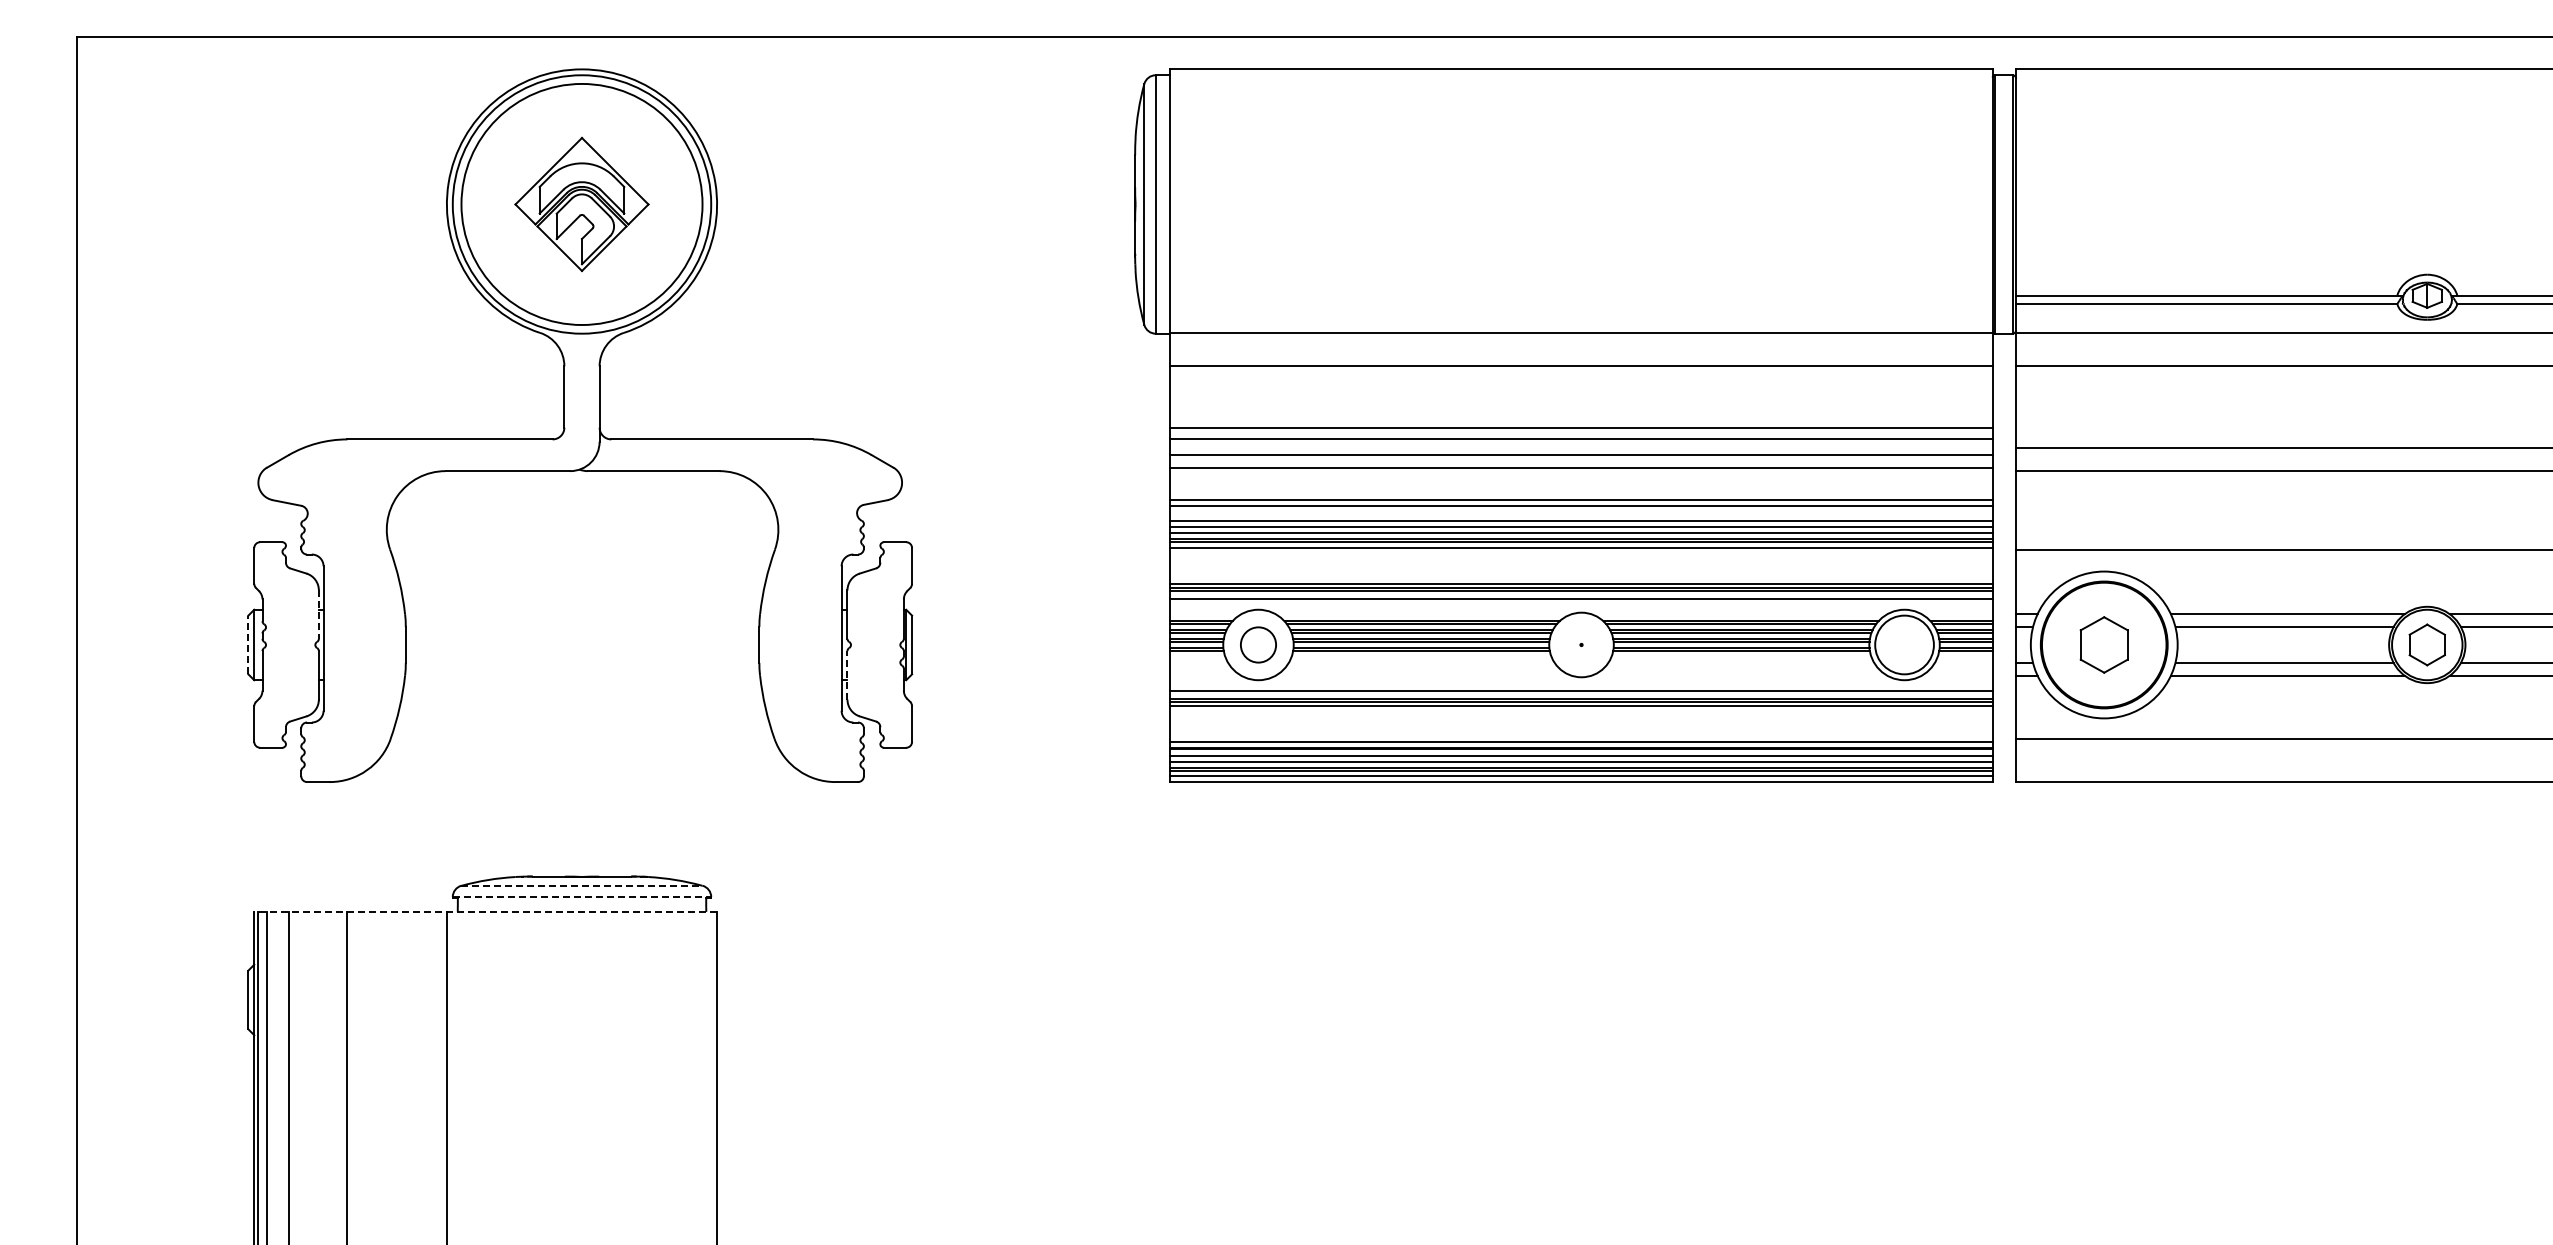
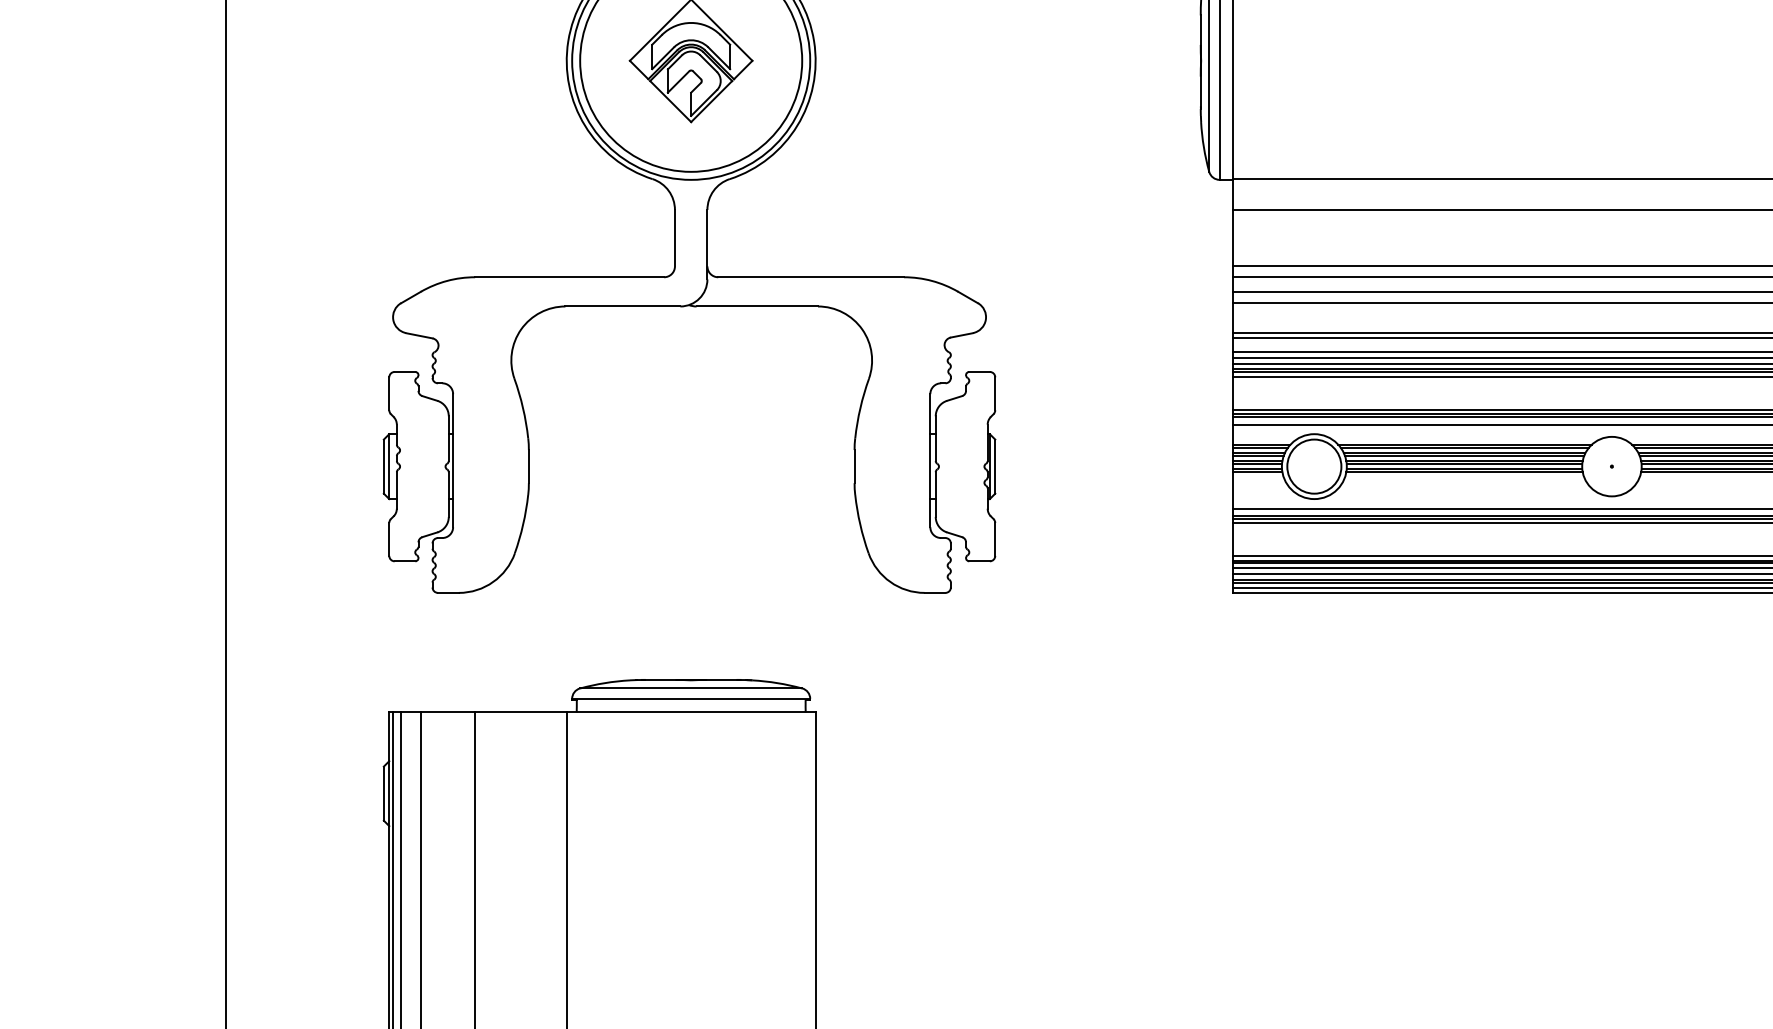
line: (318, 615) -> (448, 439), dashed -> solid
line: (248, 644) -> (383, 466), dashed -> solid
circle: (1258, 644) -> (1314, 466), size x1.67
line: (847, 674) -> (935, 493), dashed -> solid
line: (582, 885) -> (691, 688), dashed -> solid
line: (582, 897) -> (691, 699), dashed -> solid
line: (485, 911) -> (602, 712), dashed -> solid

